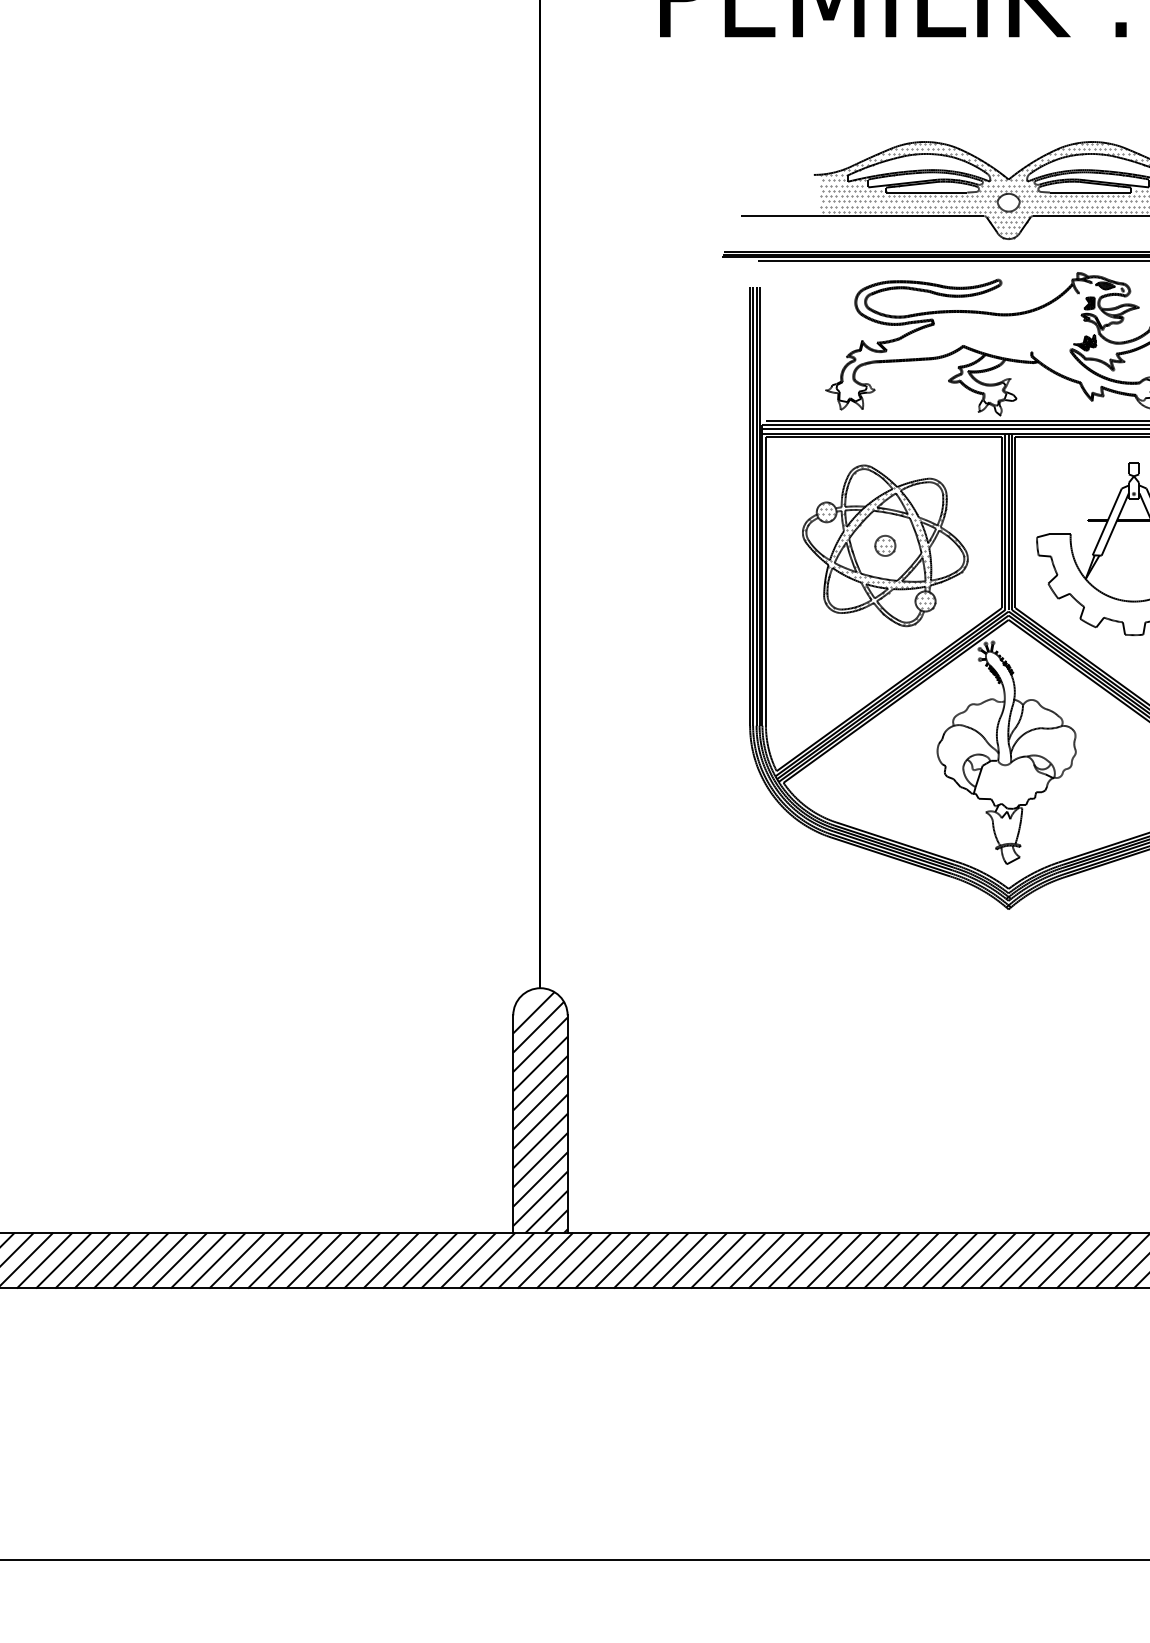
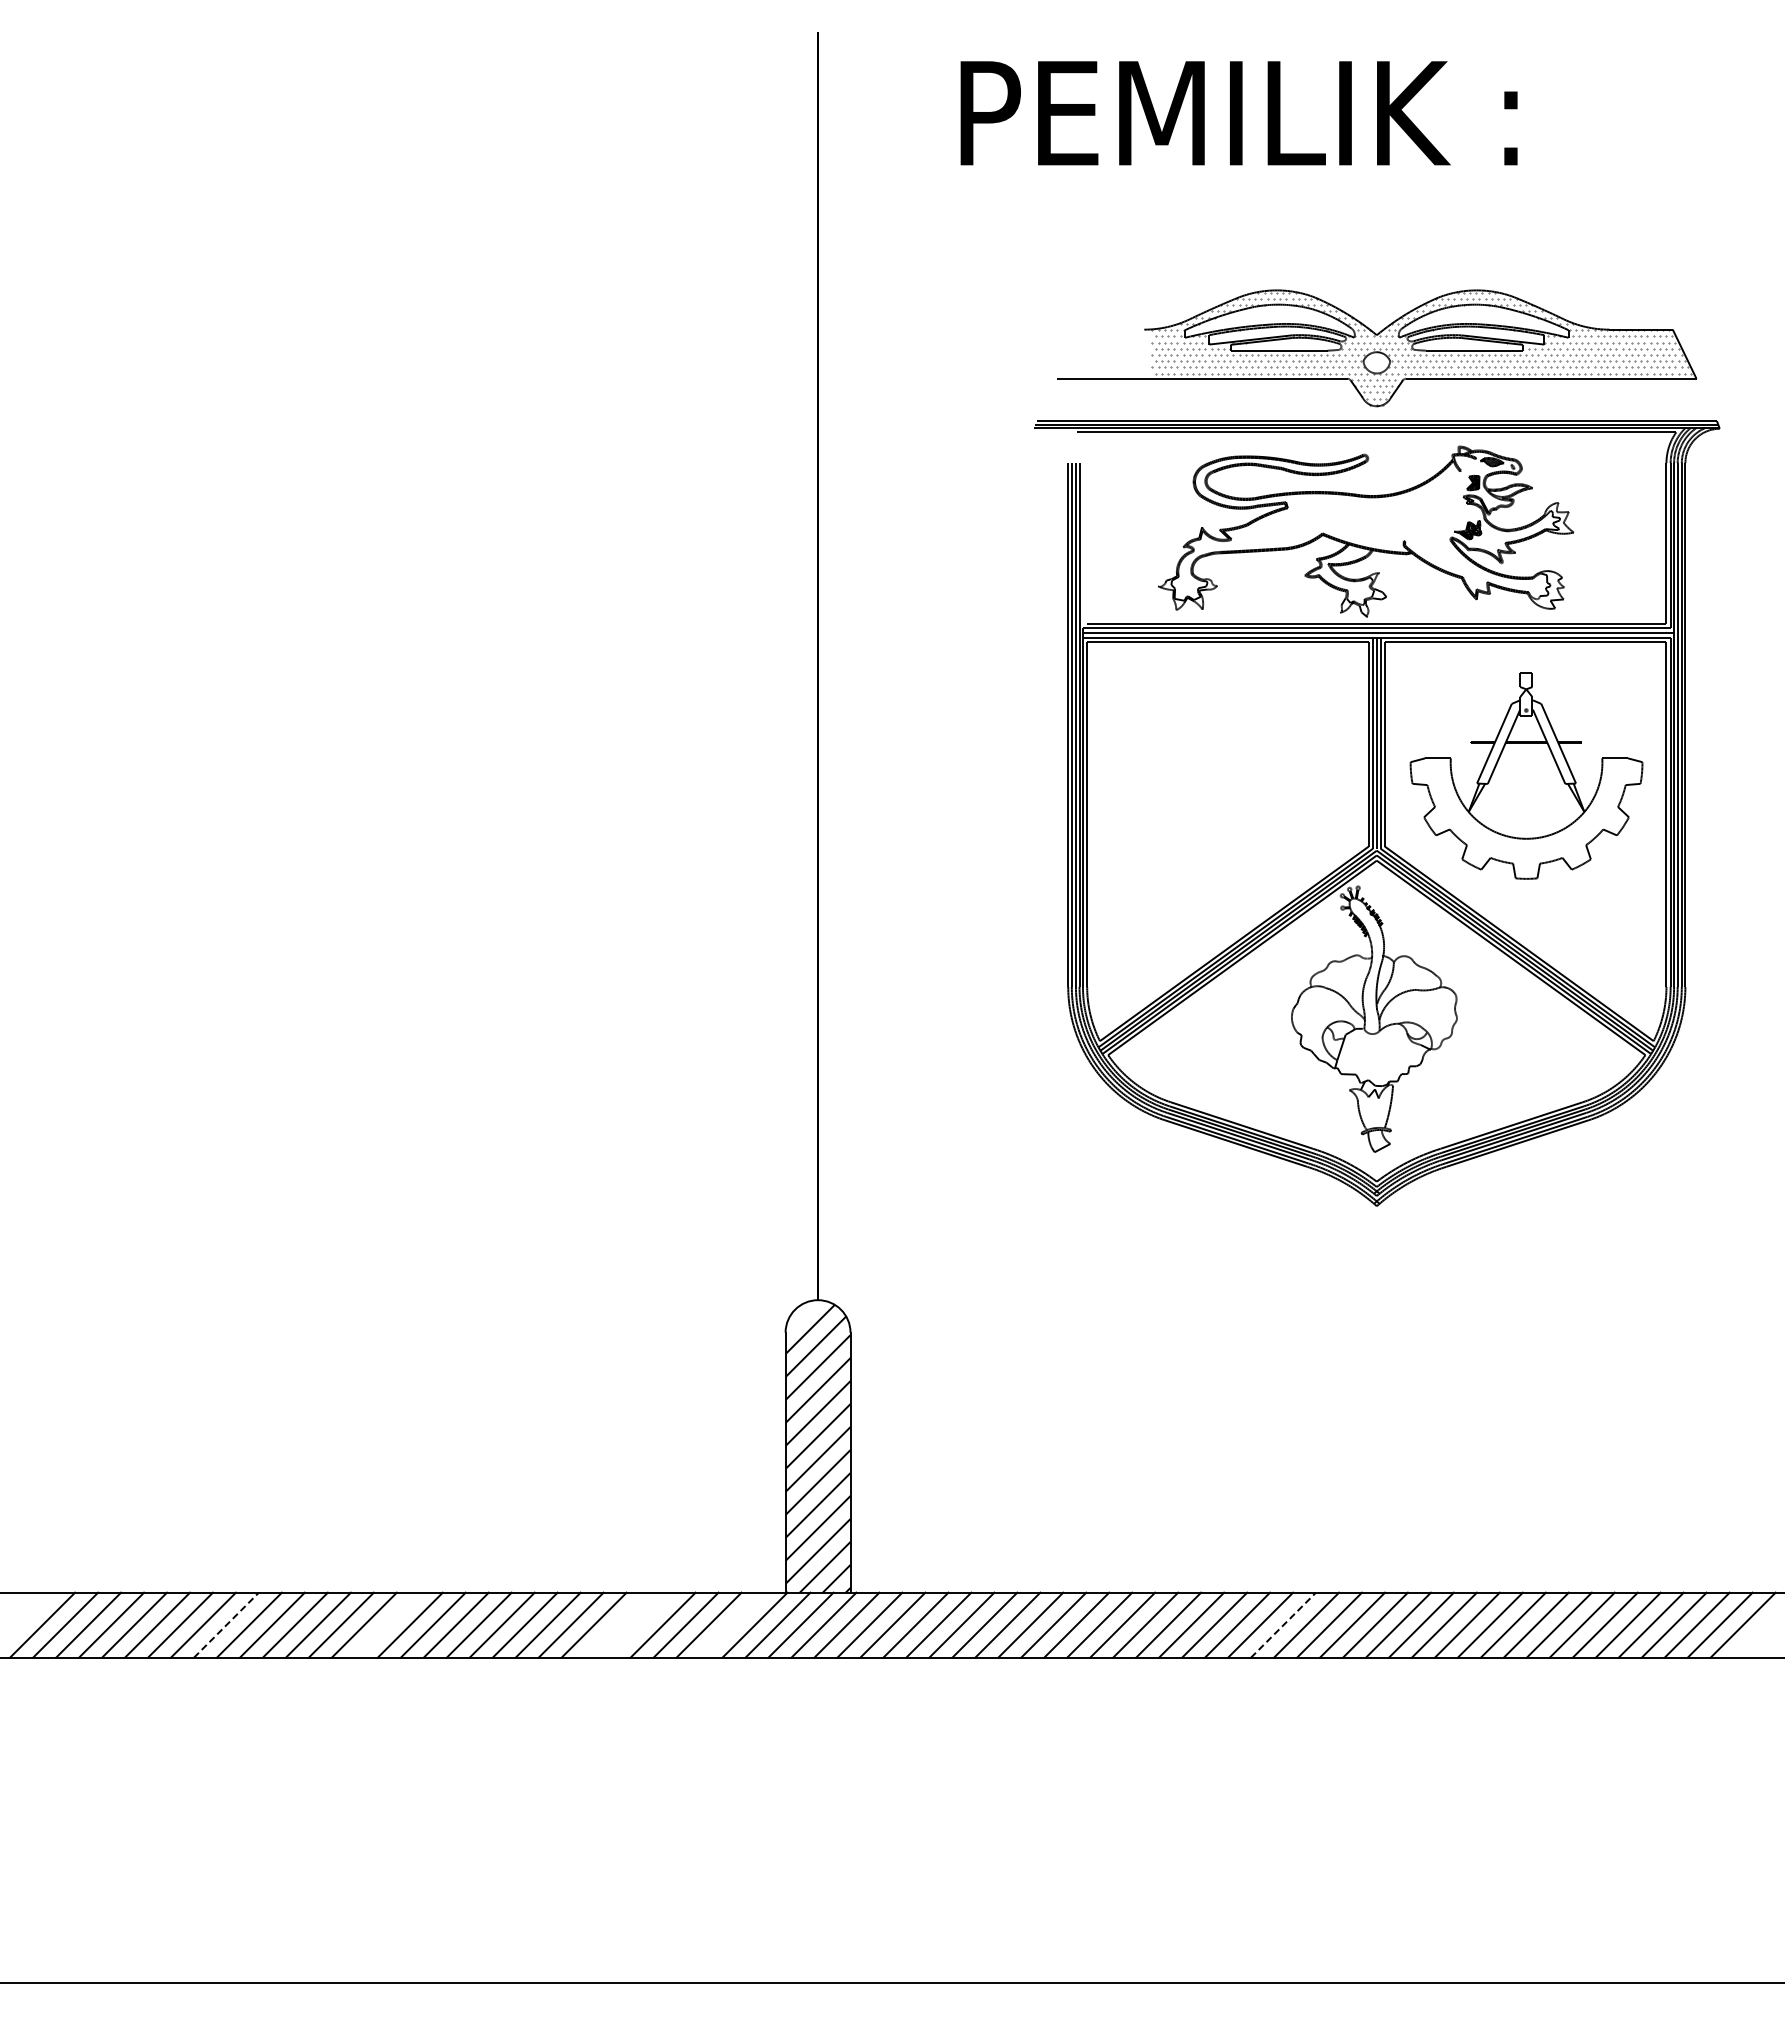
part: (885, 546) -> (1229, 772), removed
line: (44, 1260) -> (226, 1625), solid -> dashed
line: (178, 1260) -> (386, 1624), removed
line: (371, 1260) -> (616, 1624), removed
line: (390, 1260) -> (639, 1624), removed
line: (467, 1260) -> (731, 1624), removed
line: (930, 1260) -> (1283, 1625), solid -> dashed

